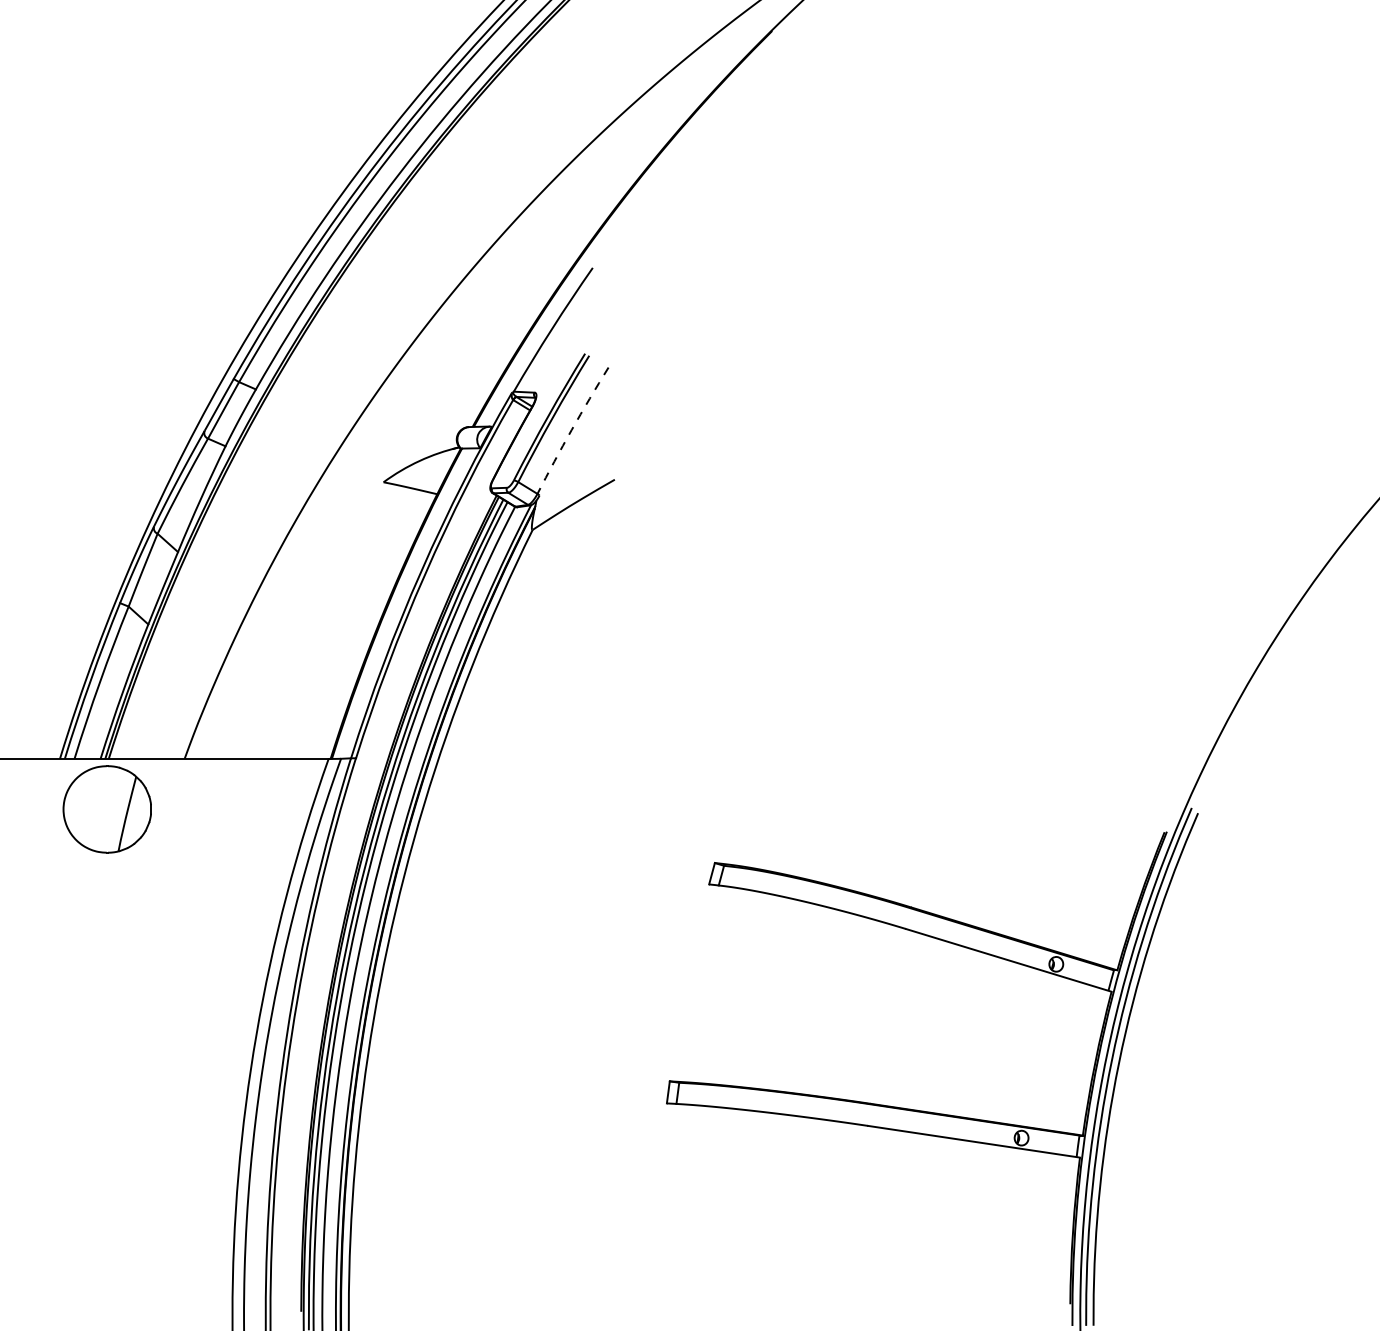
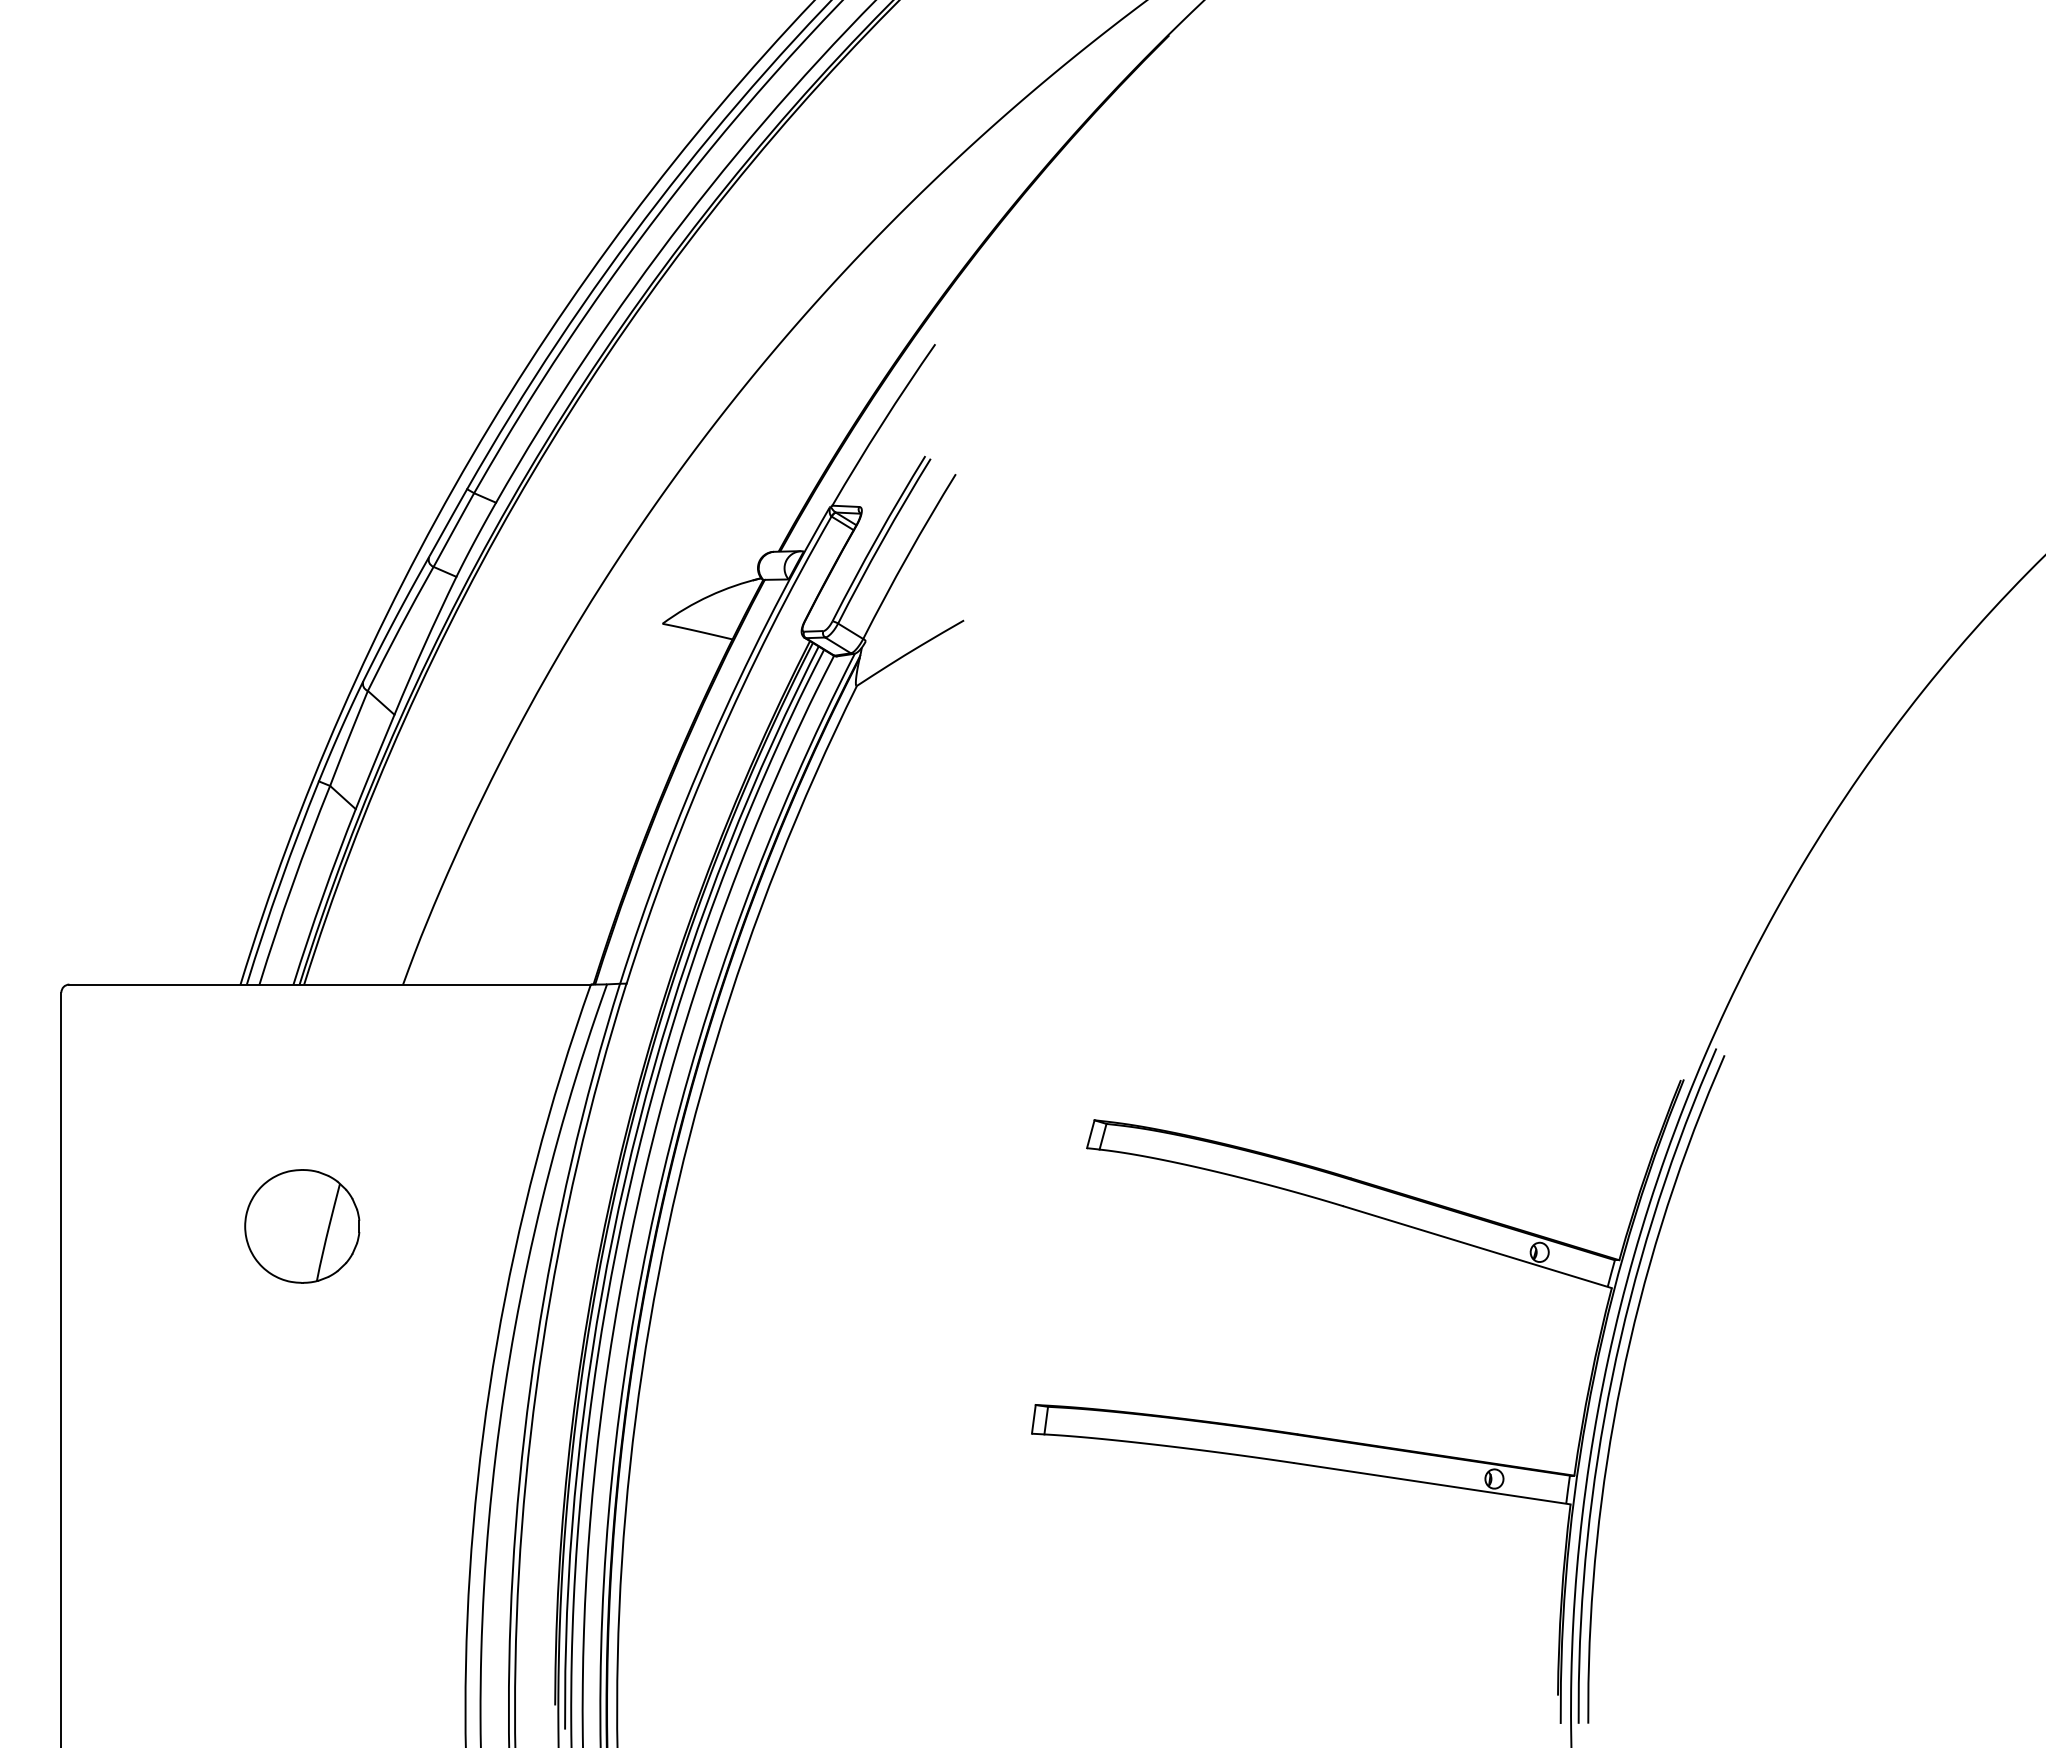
arc: (571, 429) -> (907, 555), dashed -> solid
part: (107, 809) -> (302, 1226), moved

